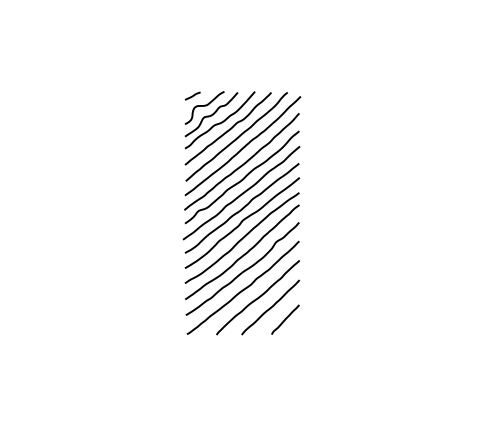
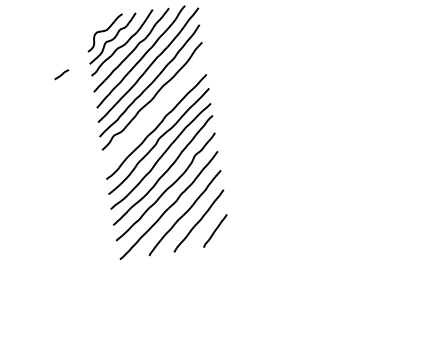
line: (192, 95) -> (61, 74), moved
curve: (241, 193) -> (153, 112), removed

